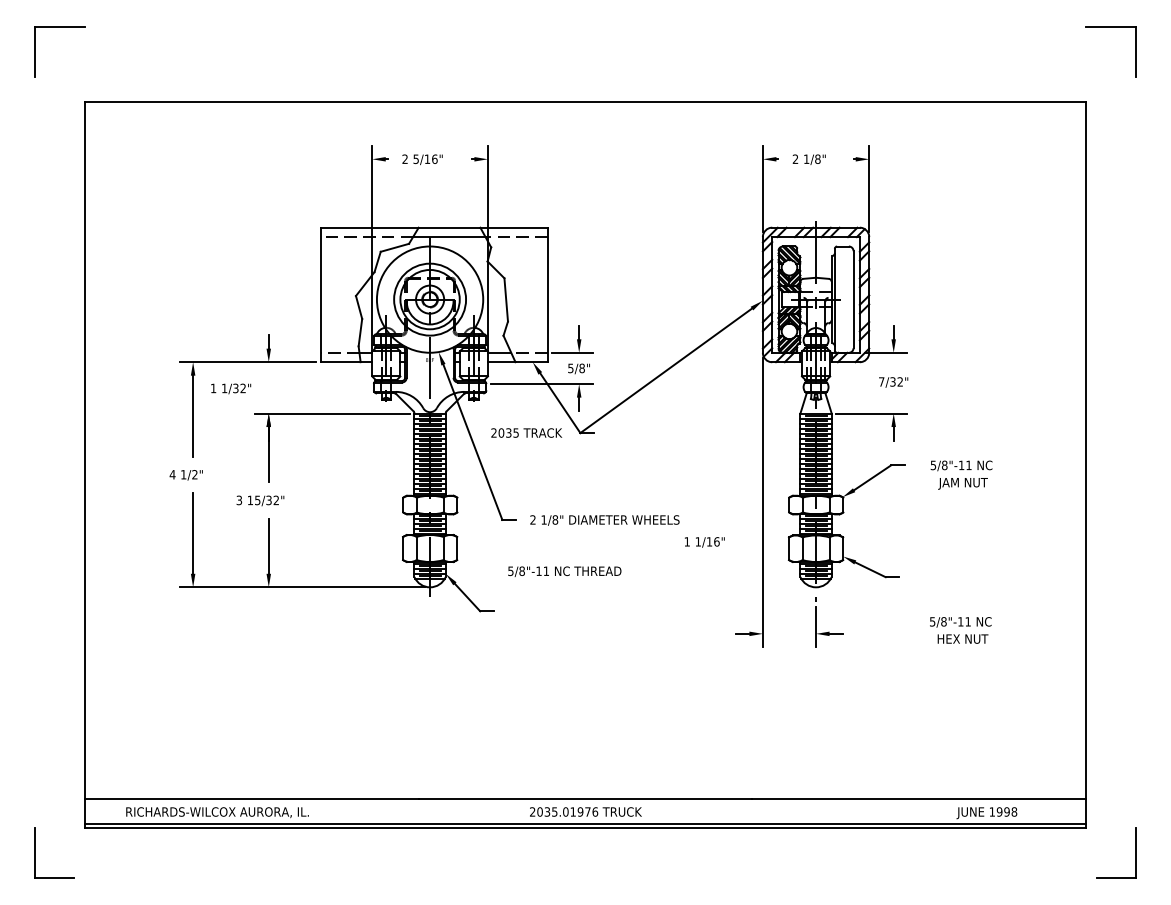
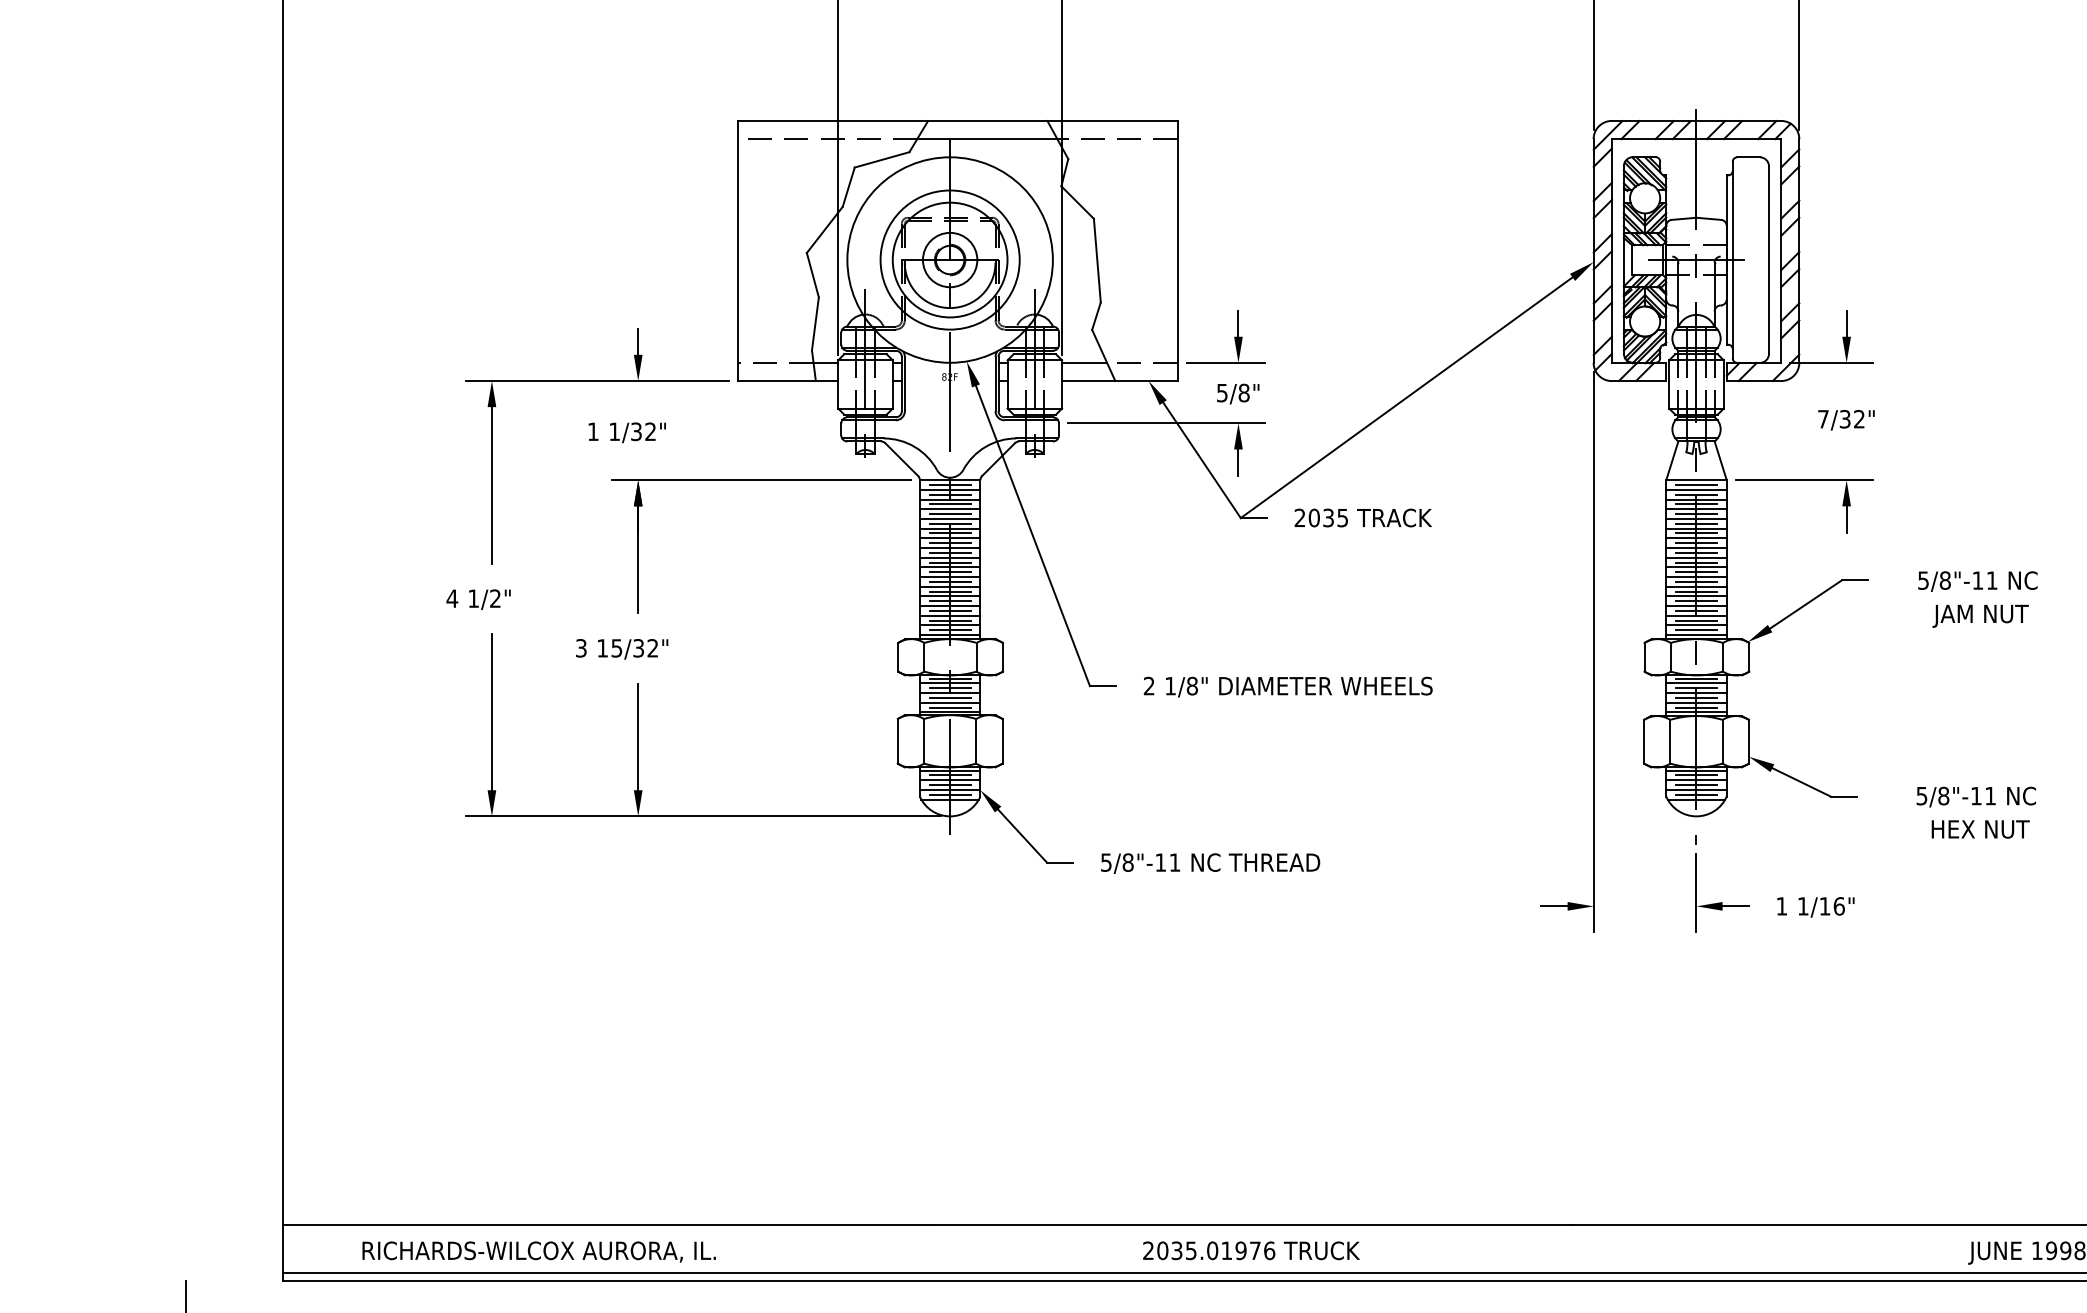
text: (231, 388) -> (628, 431), moved
text: (526, 432) -> (1362, 516), moved
text: (704, 542) -> (1815, 907), moved
text: (564, 571) -> (1210, 863), moved
text: (960, 630) -> (1975, 812), moved

